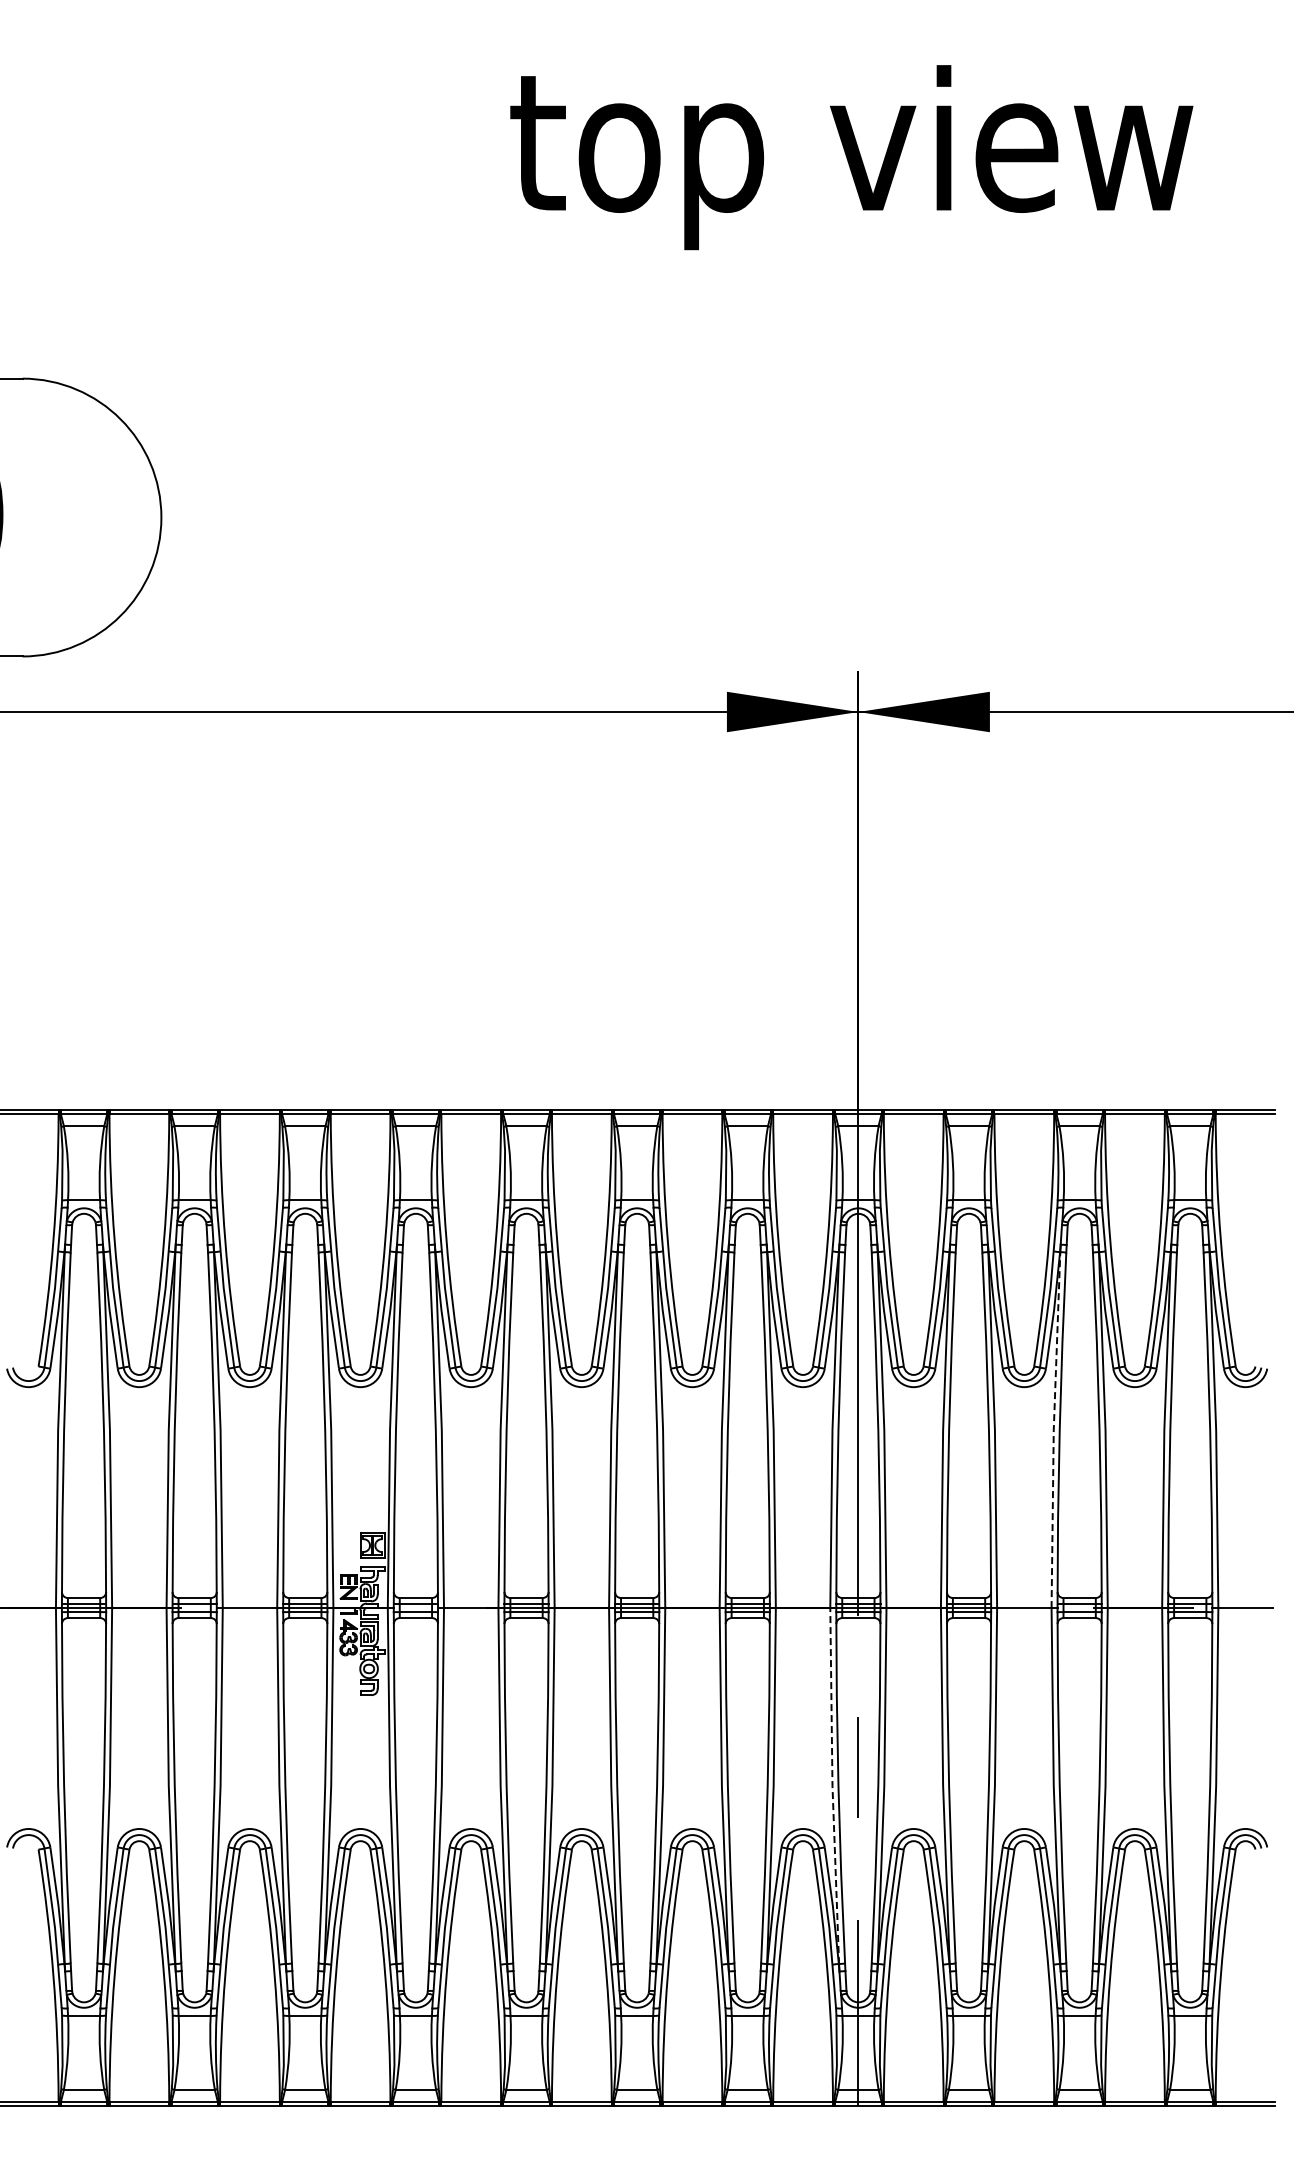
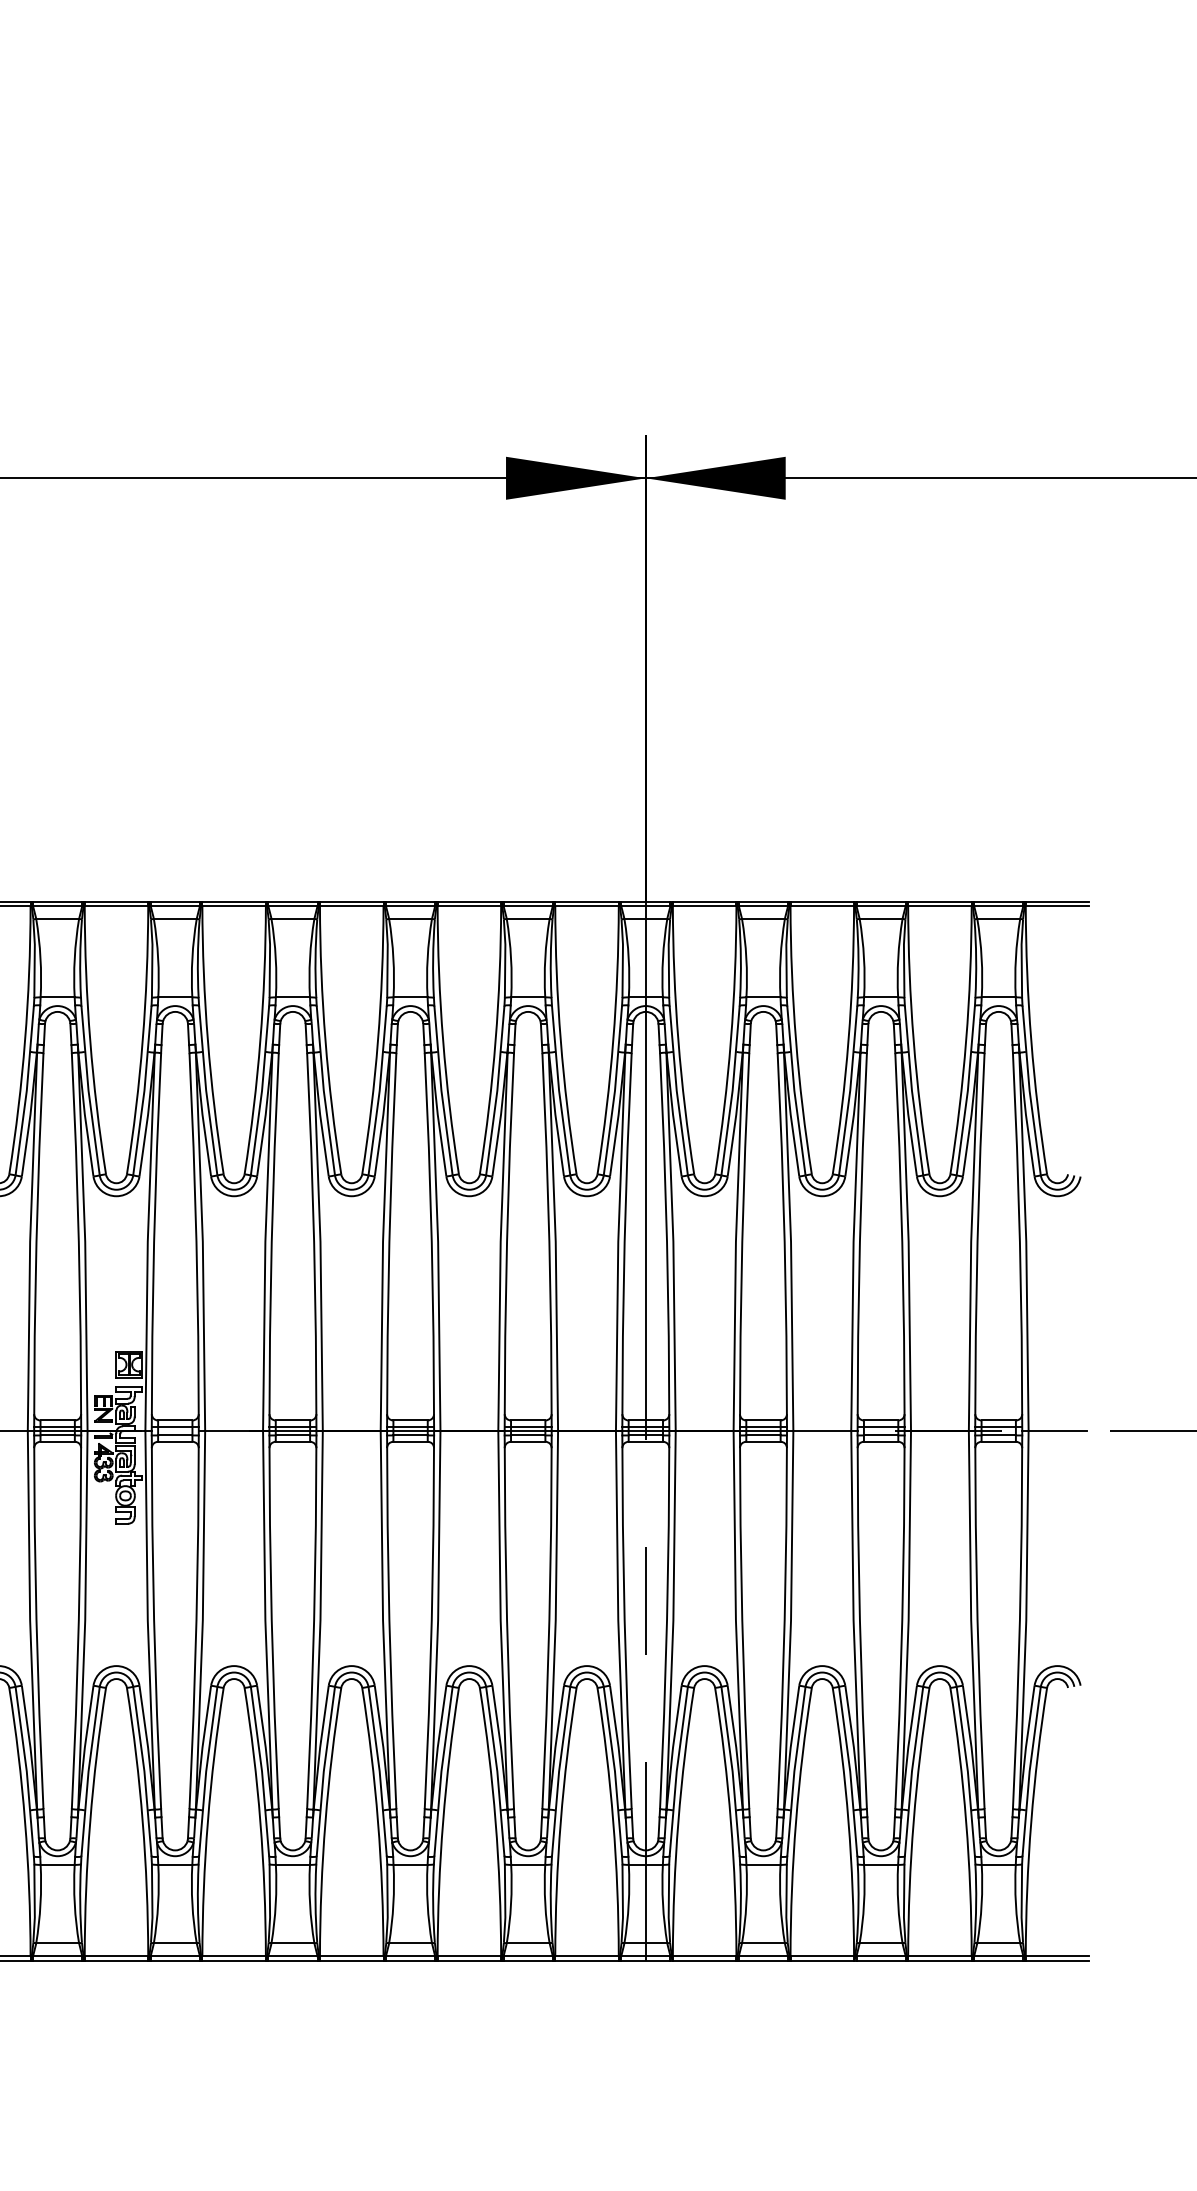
line: (1053, 1430) -> (853, 1242), dashed -> solid
line: (832, 1786) -> (618, 1620), dashed -> solid

